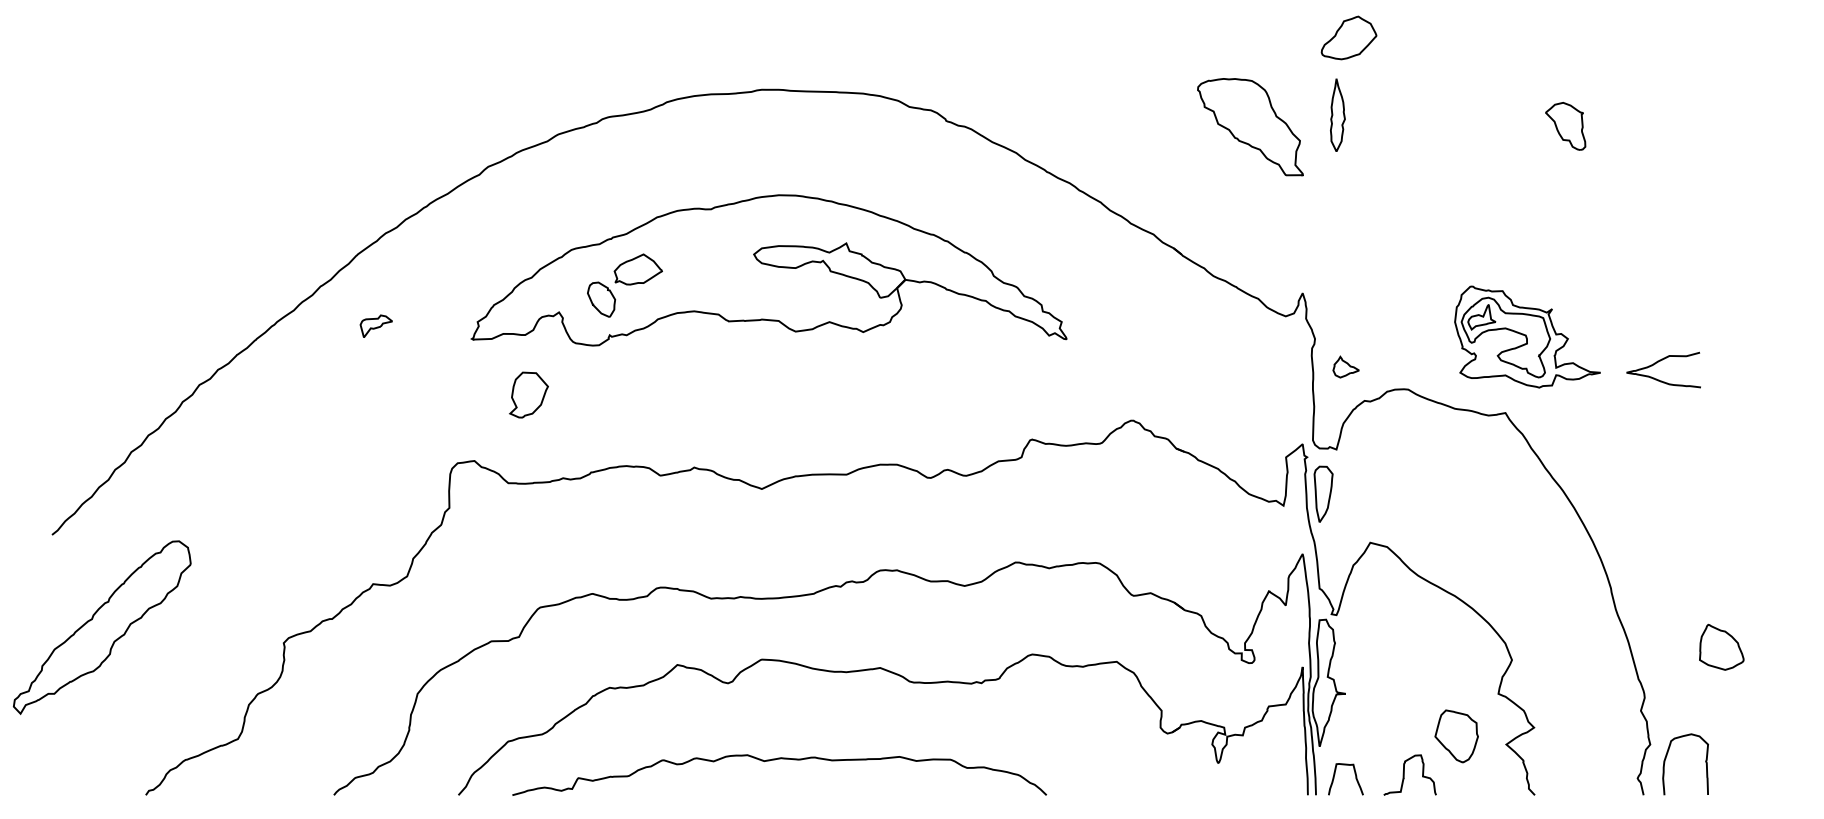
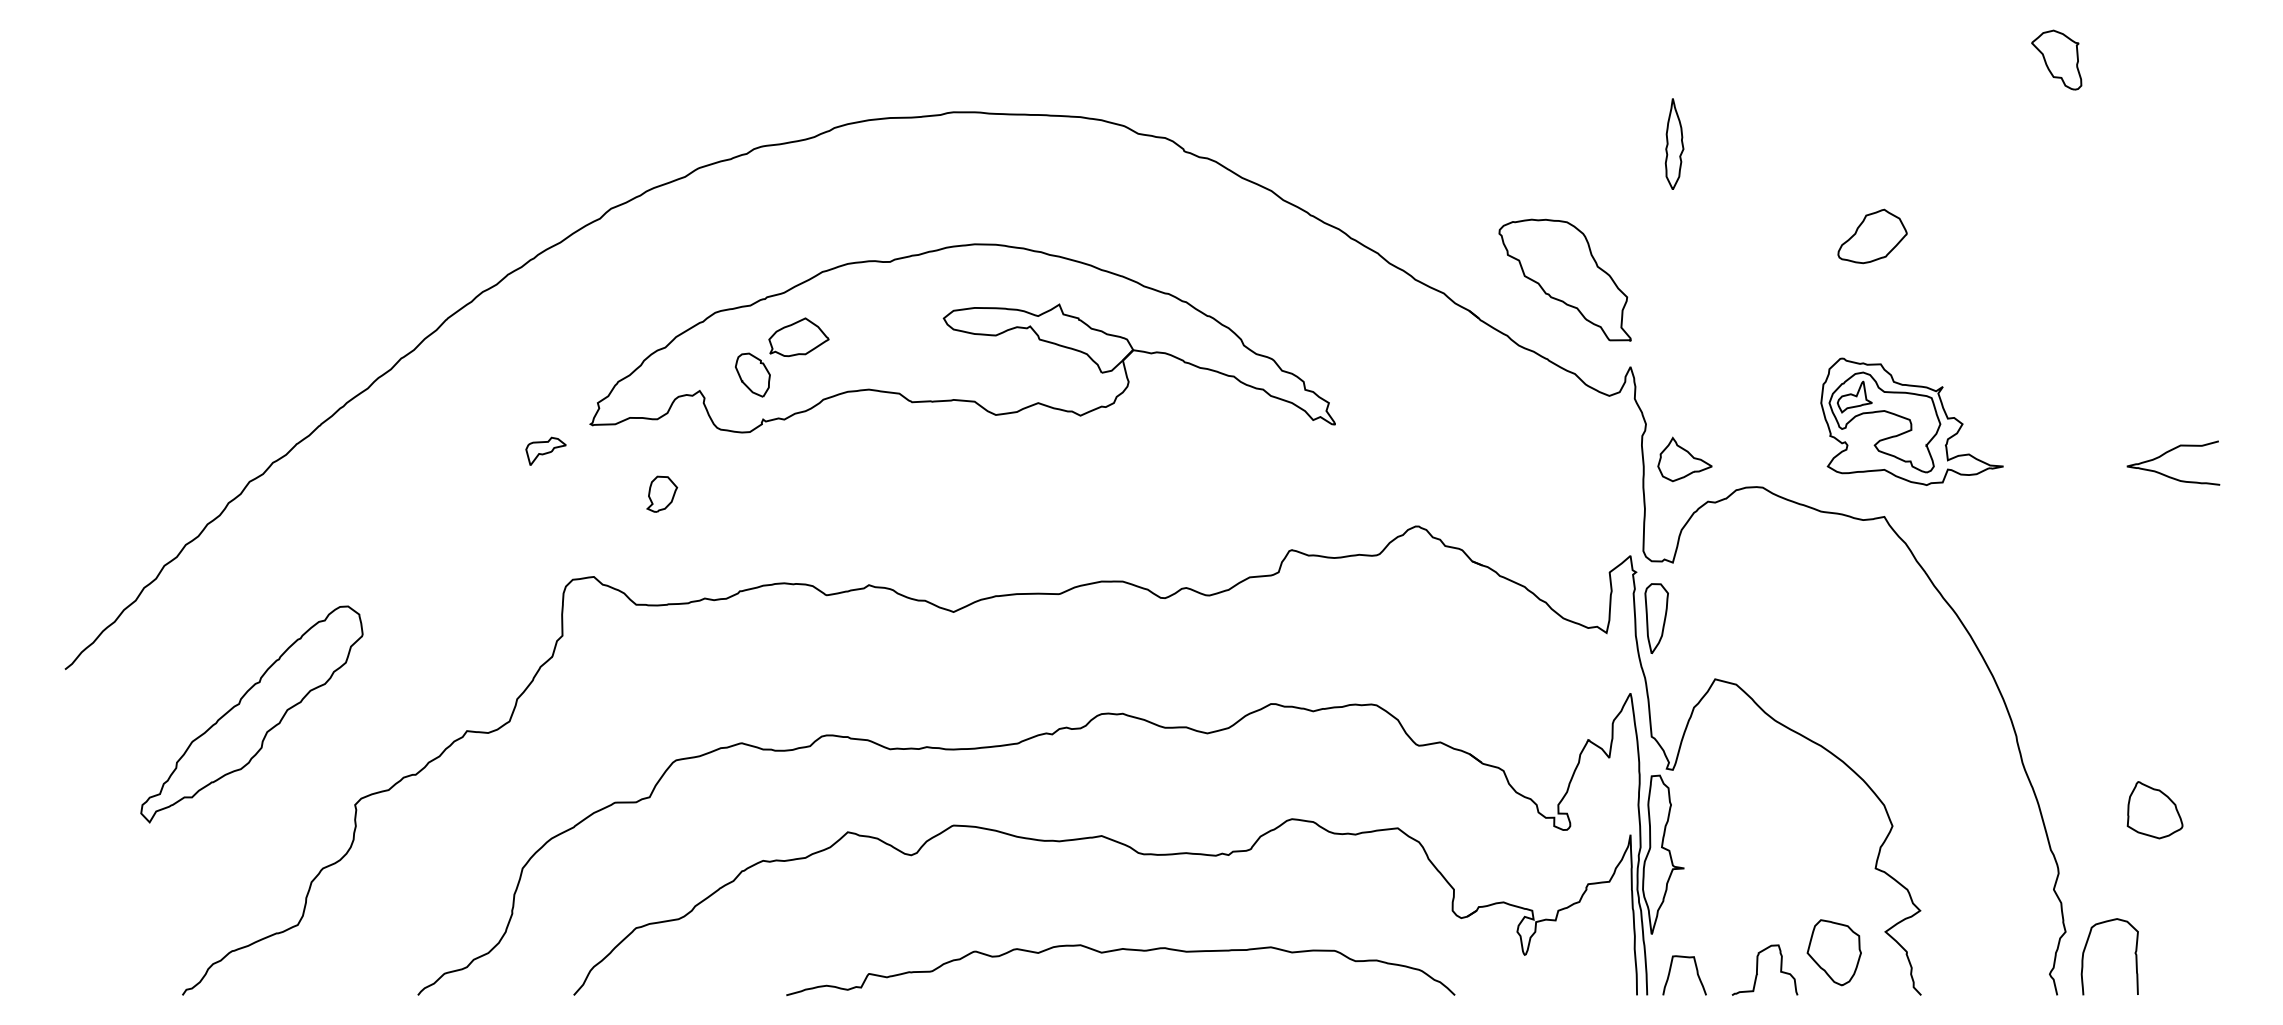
part: (1348, 38) -> (1872, 236), moved
part: (1565, 125) -> (2056, 59), moved
part: (1249, 126) -> (1564, 279), moved
part: (375, 325) -> (545, 450), moved
curve: (1659, 361) -> (2168, 452), moved
part: (1345, 367) -> (1684, 459), size x1.67
part: (529, 394) -> (662, 493), size x0.62
part: (101, 627) -> (251, 714), moved
part: (1456, 736) -> (1833, 952), moved
curve: (775, 760) -> (1115, 951), moved

